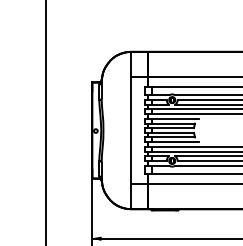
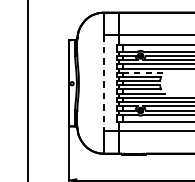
line: (176, 118) -> (144, 72), solid -> dashed
line: (130, 131) -> (103, 84), solid -> dashed

